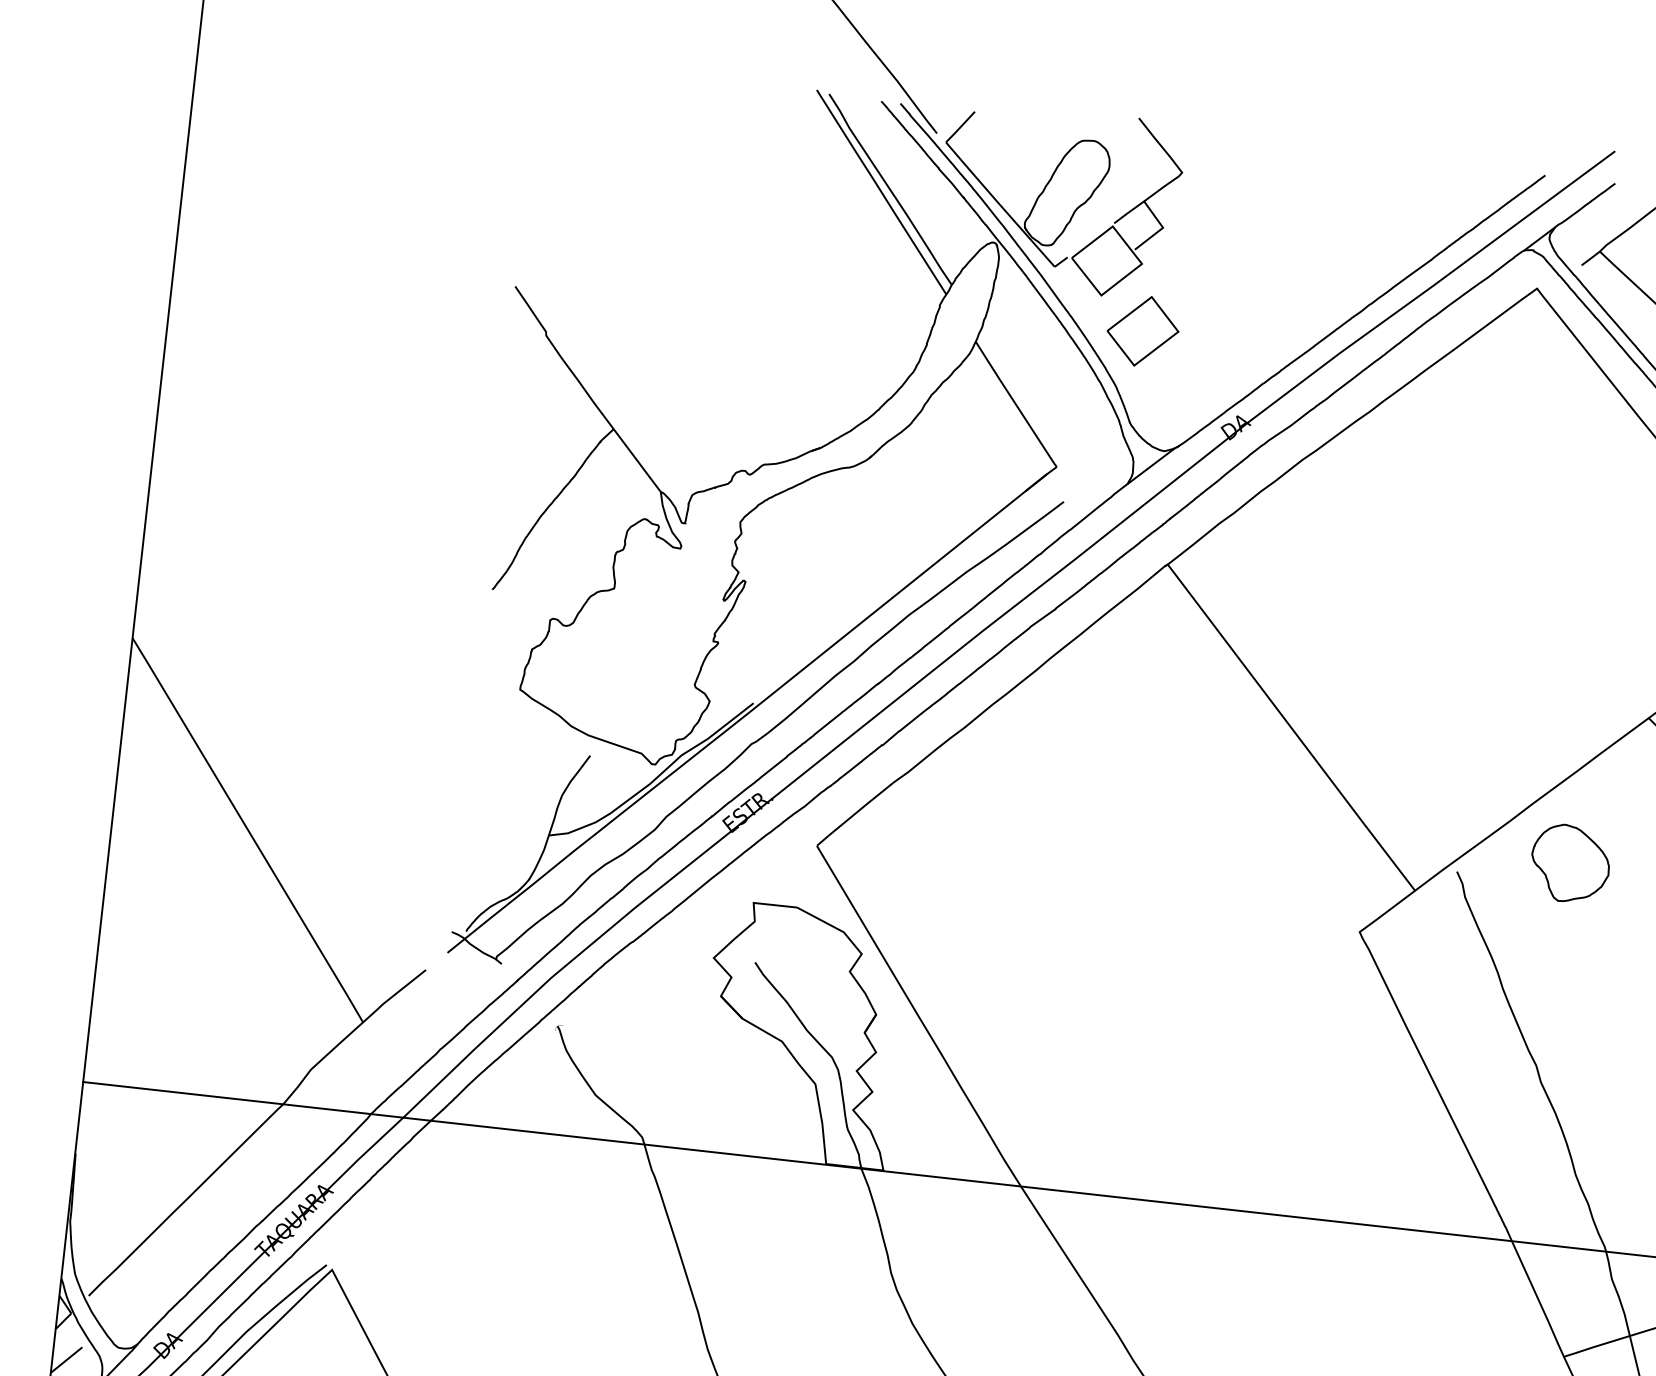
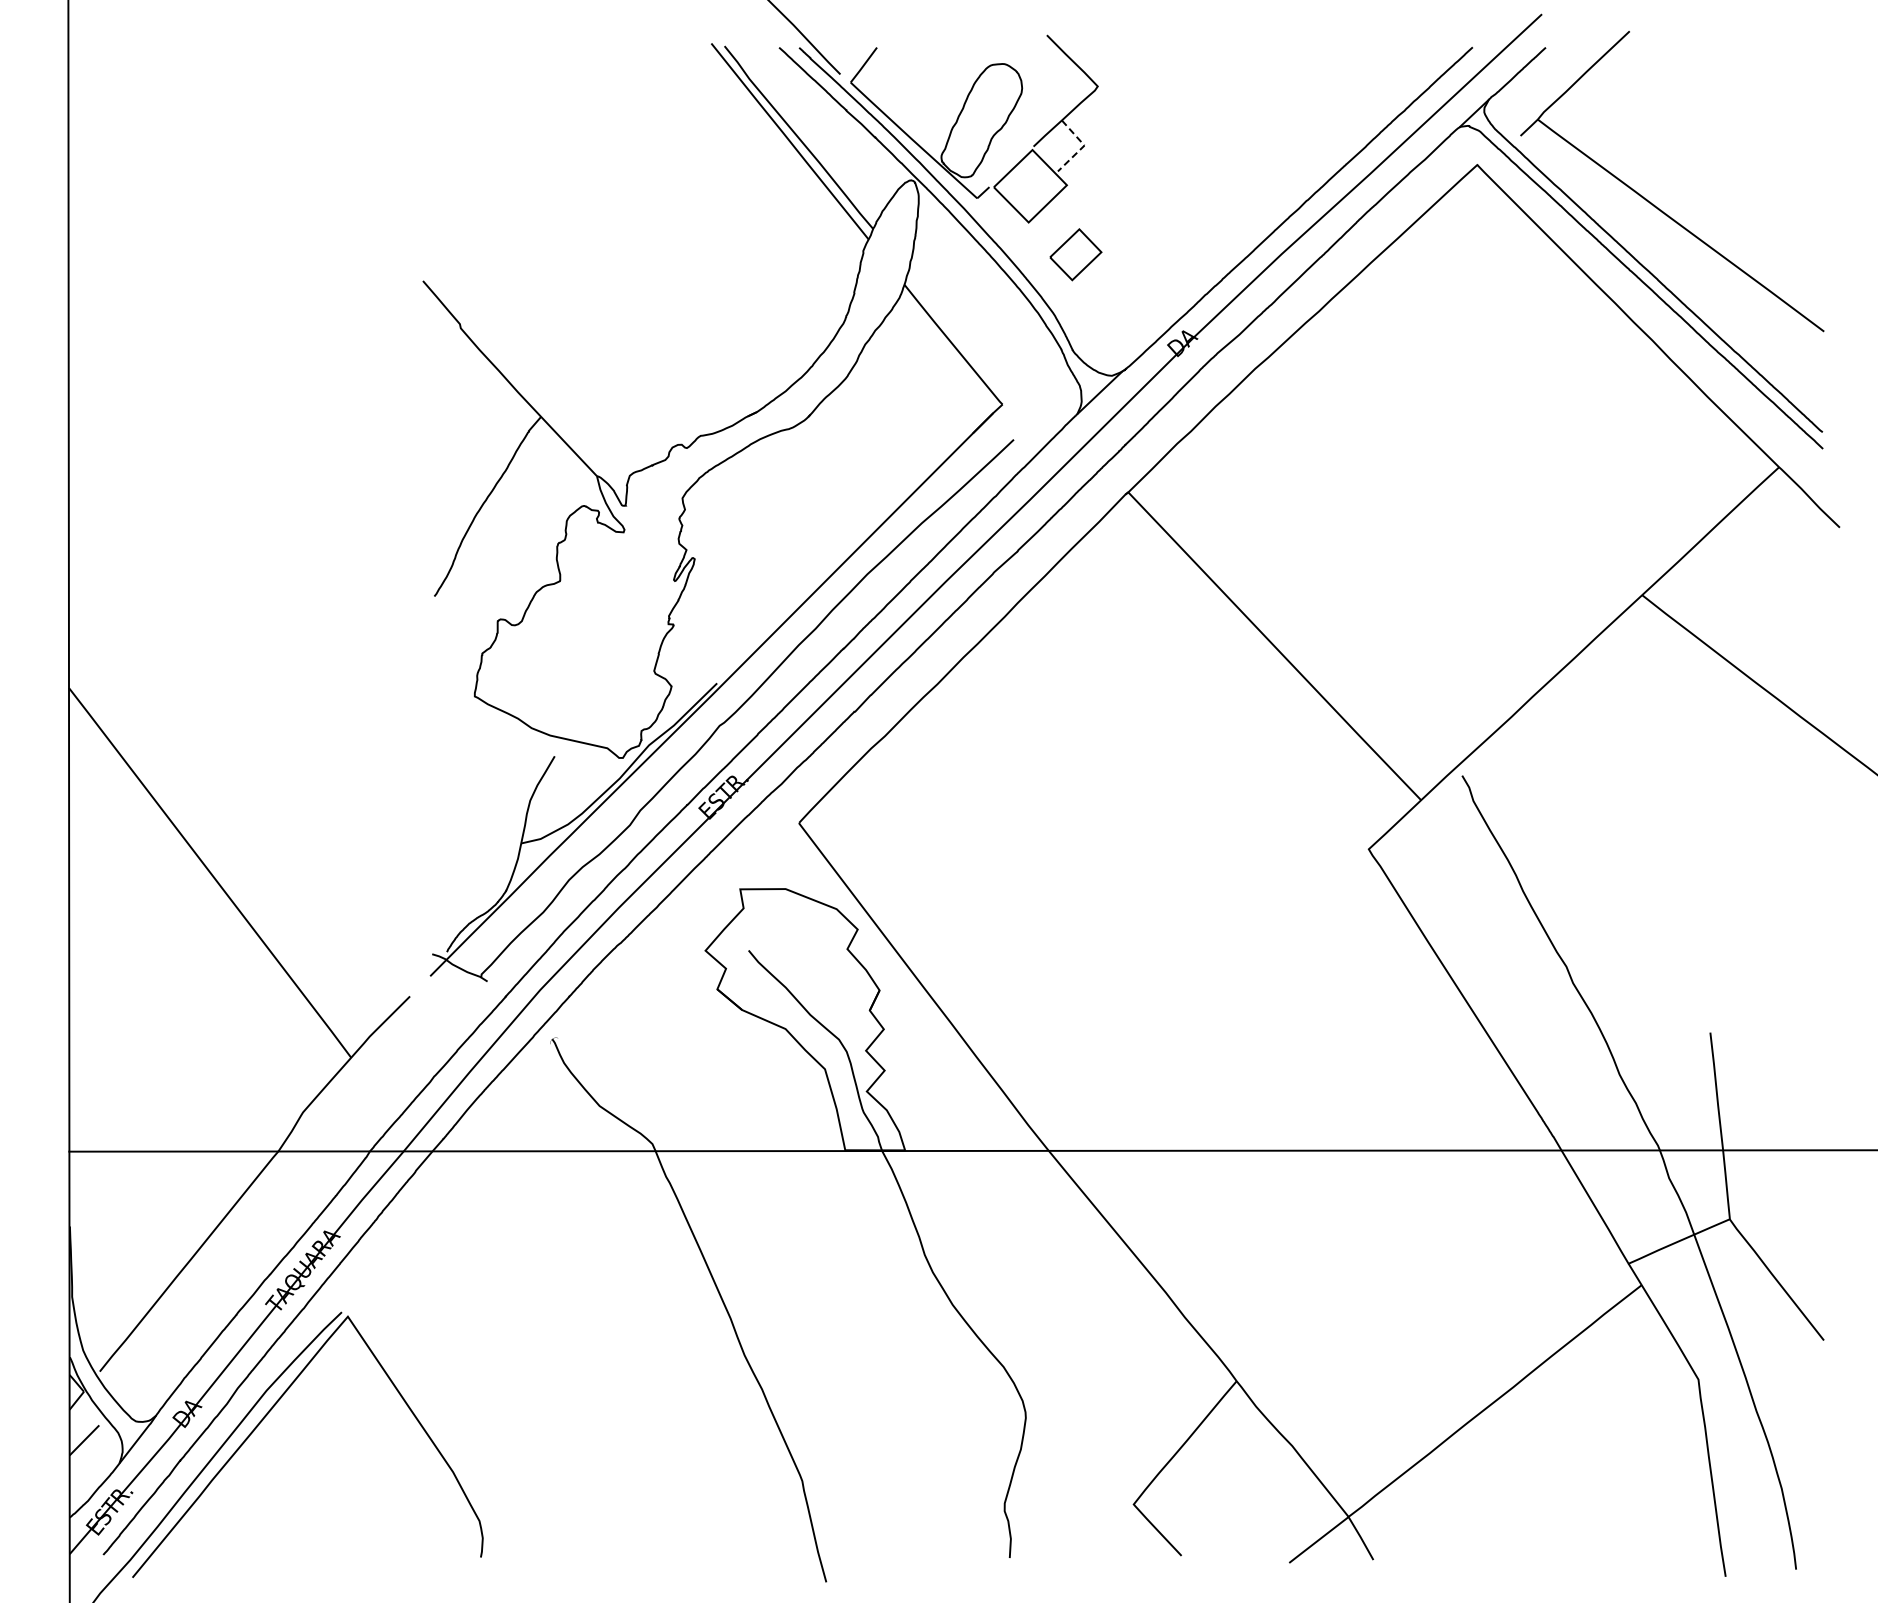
line: (1162, 228) -> (1083, 146), solid -> dashed
part: (1142, 331) -> (1075, 254), size x0.7
part: (1569, 863) -> (1577, 754), removed

